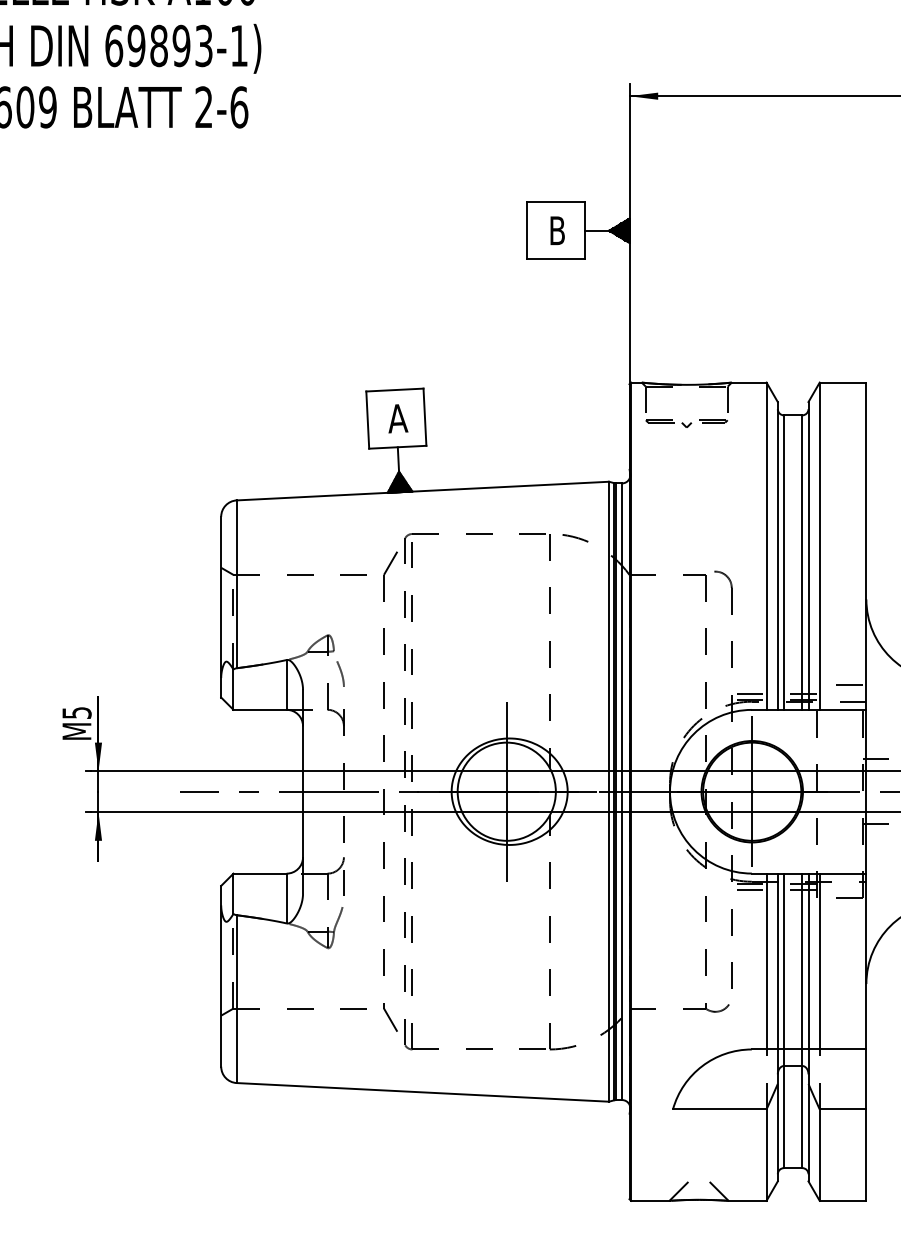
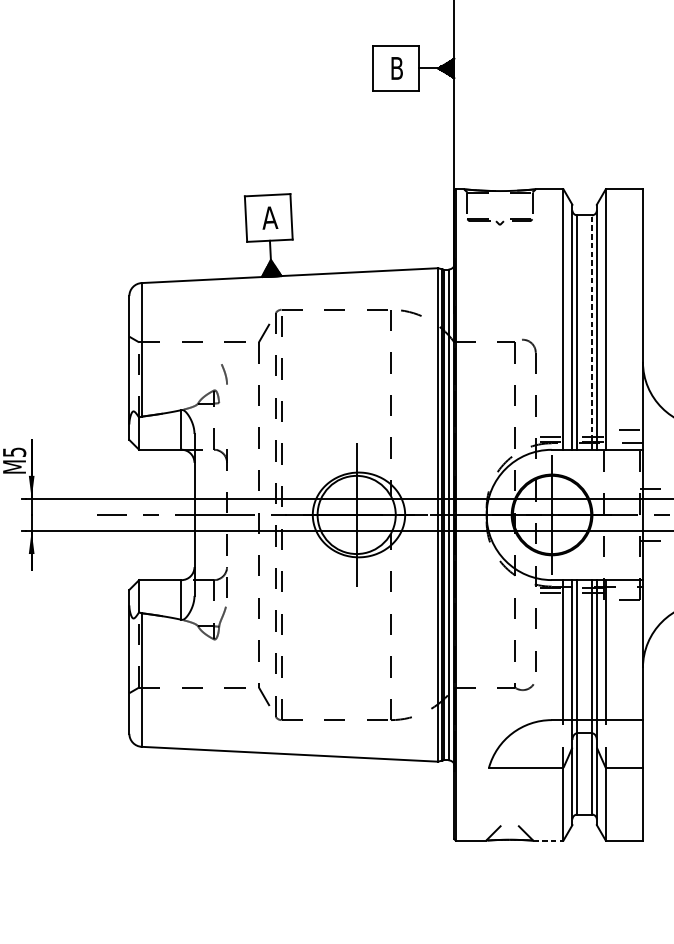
line: (802, 562) -> (592, 332), solid -> dashed
line: (340, 673) -> (224, 373), moved
line: (747, 1200) -> (548, 840), solid -> dashed

